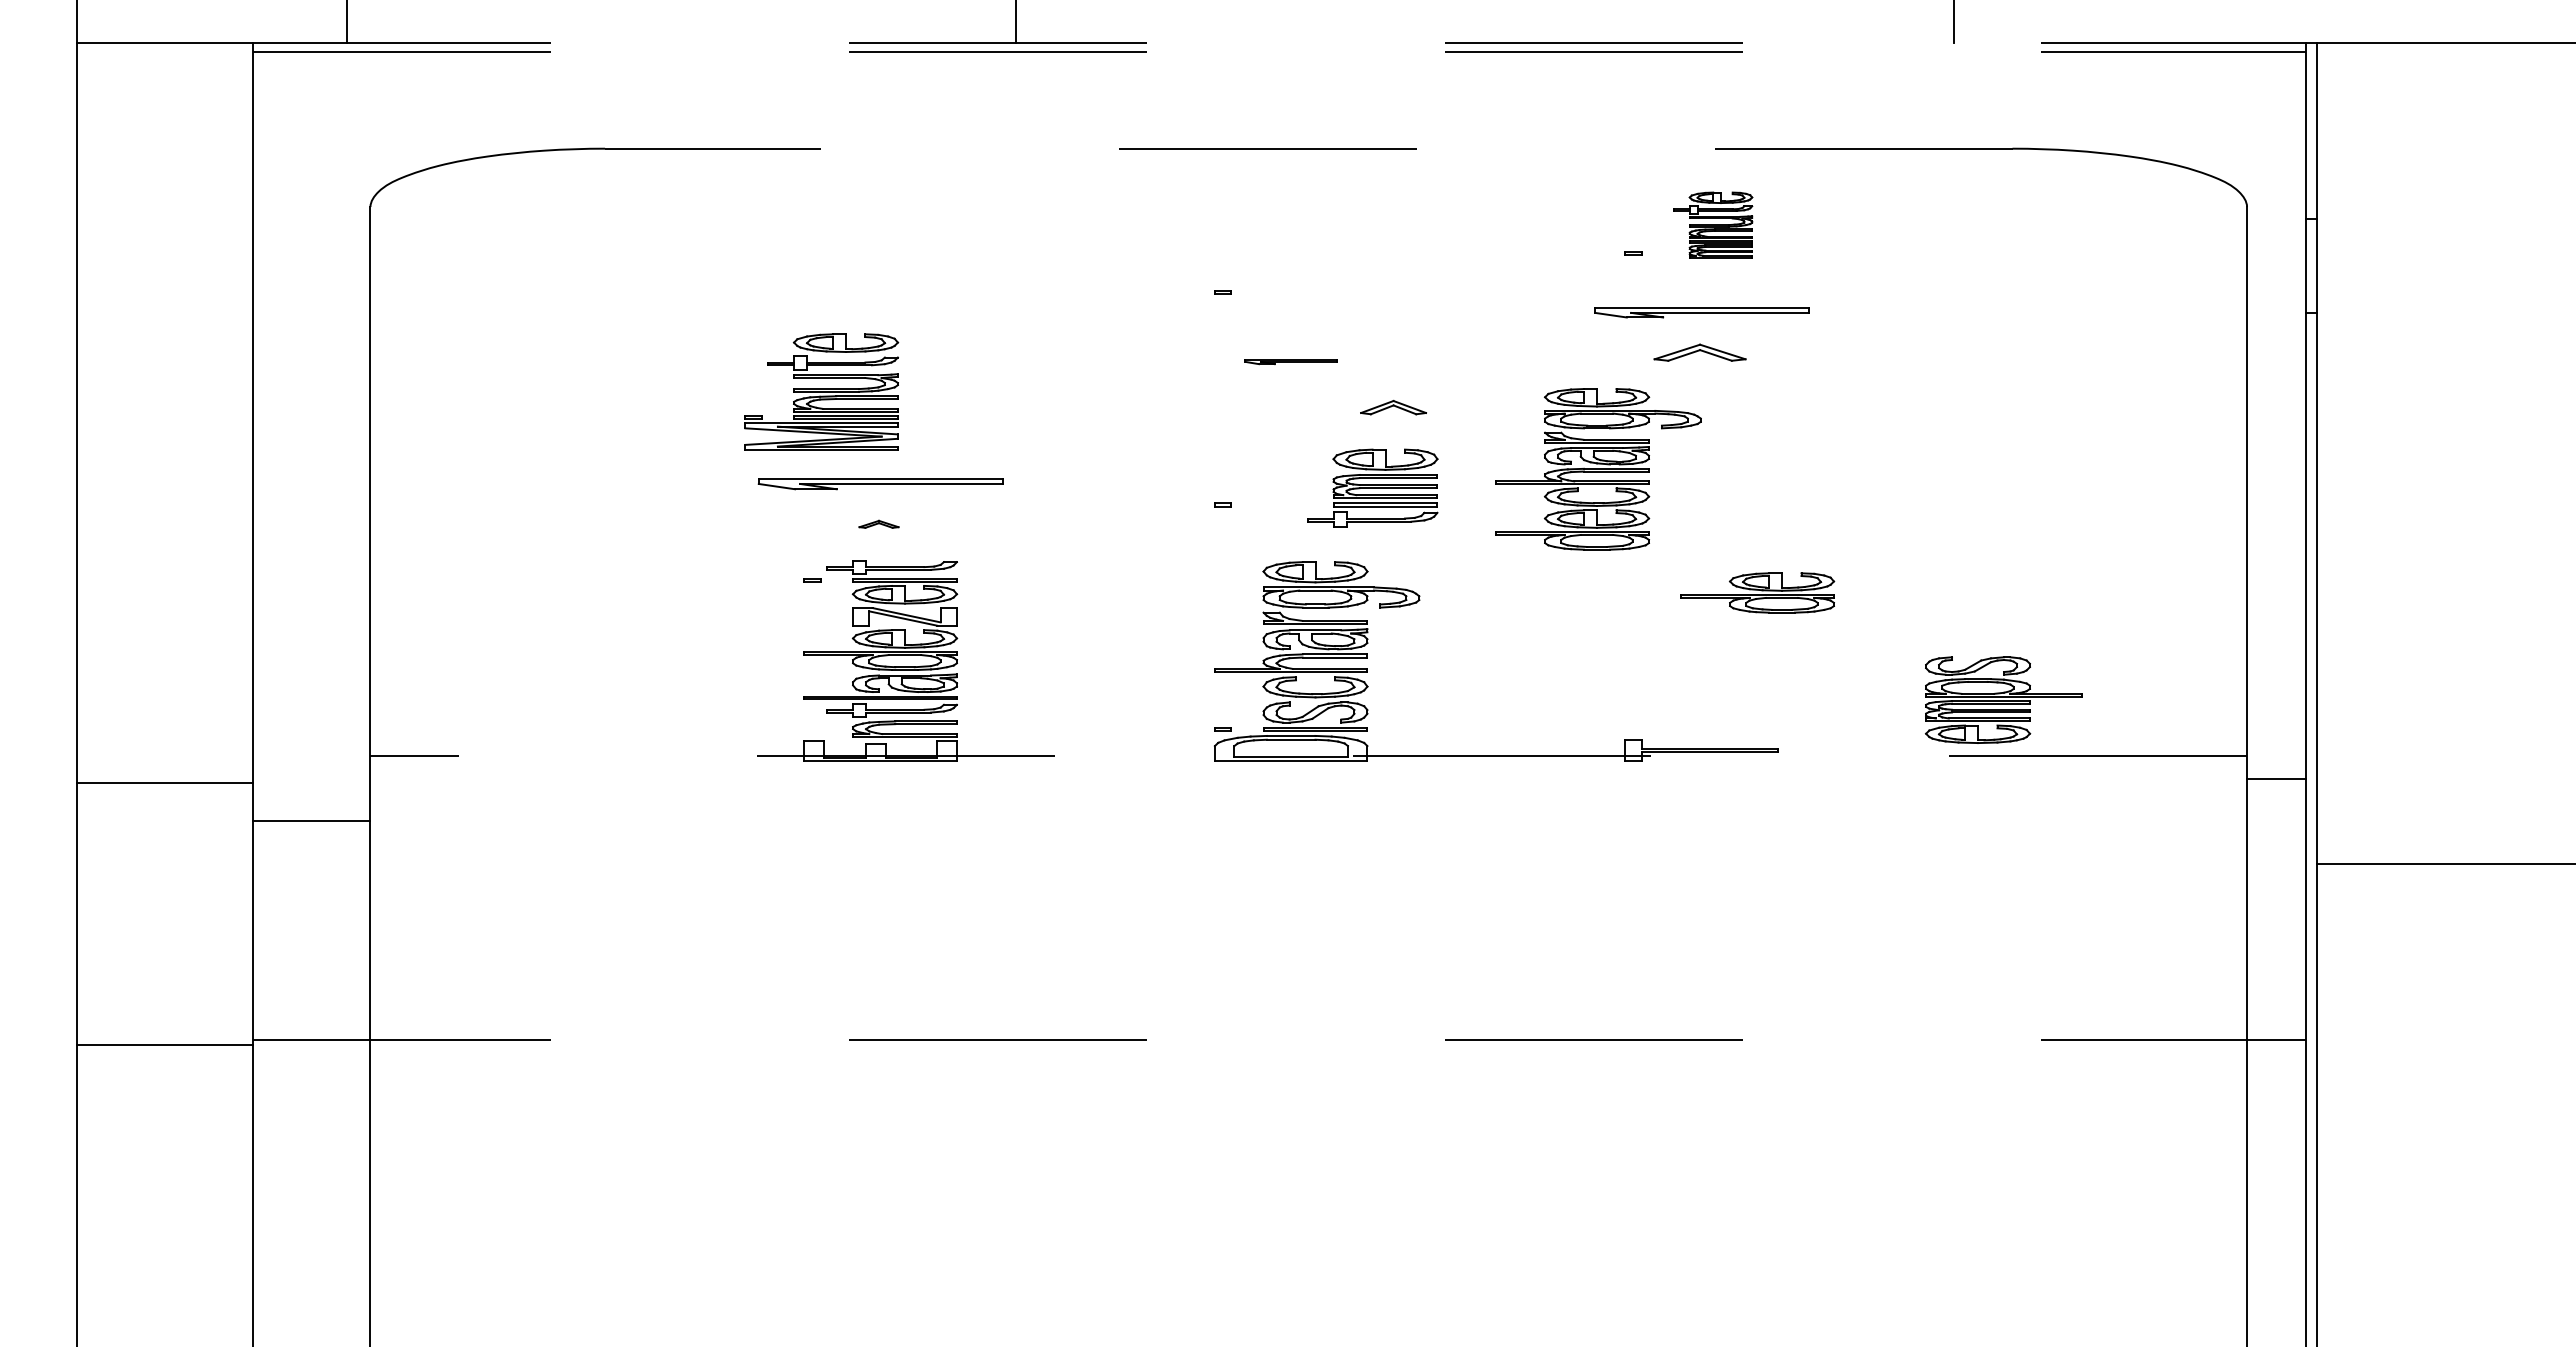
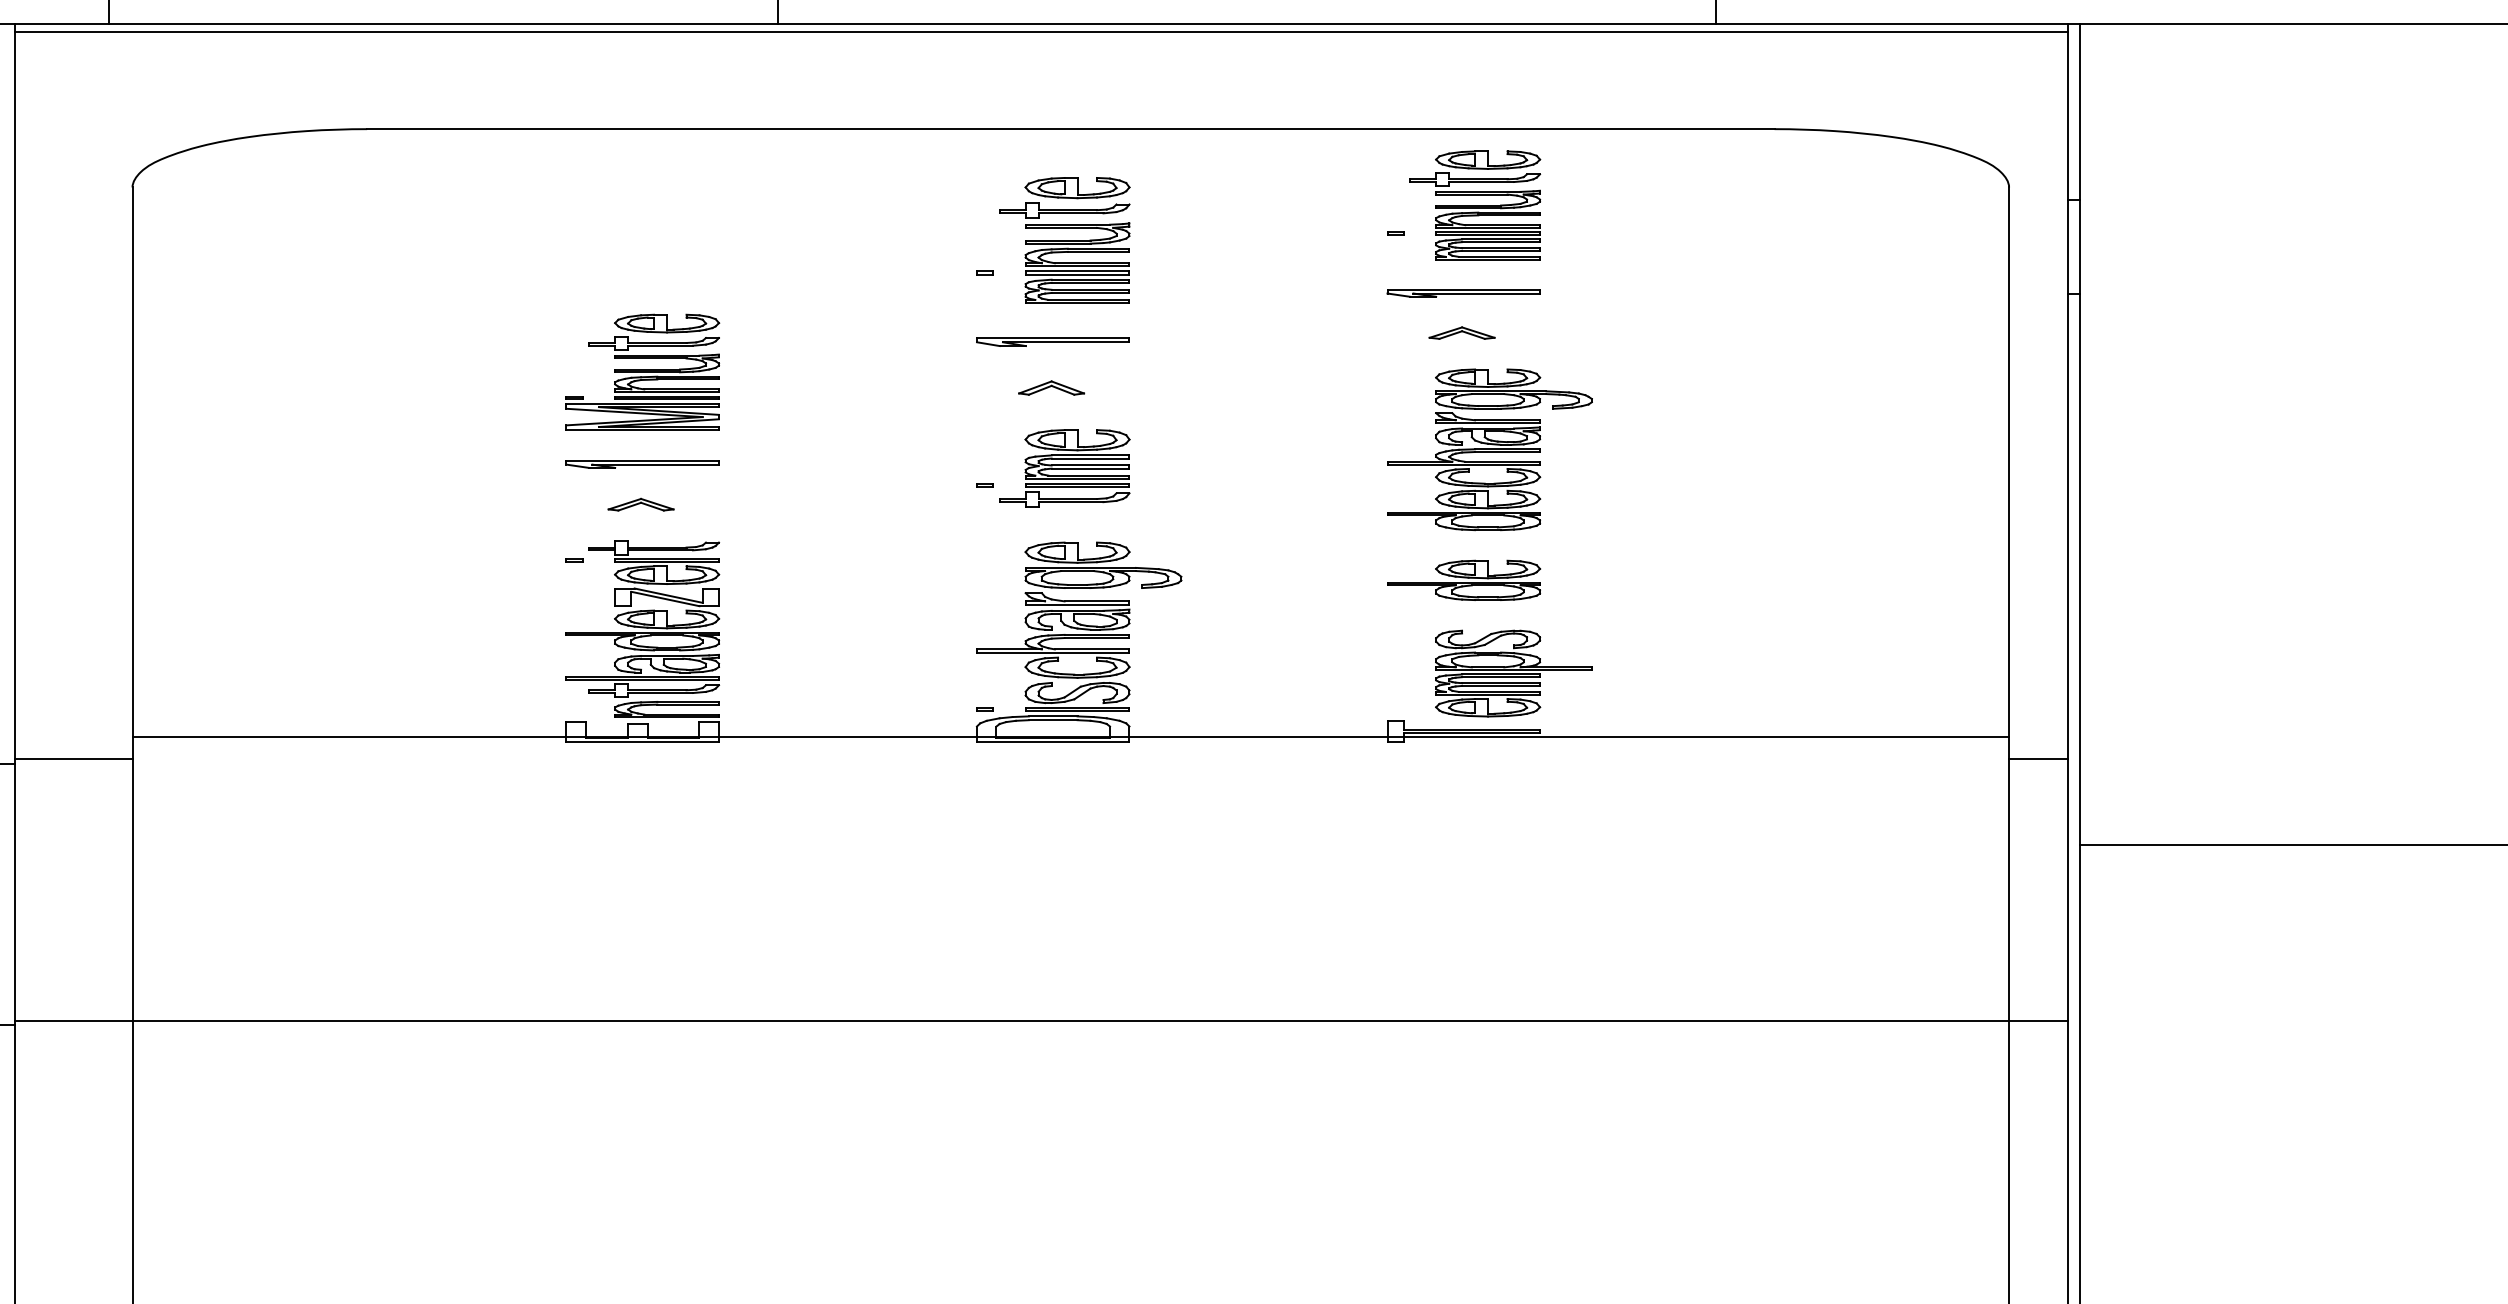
line: (1285, 43) -> (1047, 23), dashed -> solid
line: (1279, 51) -> (1041, 31), dashed -> solid
line: (1308, 148) -> (1070, 128), dashed -> solid
part: (1713, 224) -> (1475, 204), size x1.67
part: (1302, 259) -> (1064, 239), added
part: (1701, 313) -> (1463, 293), size x0.71
part: (1699, 352) -> (1461, 332), size x0.71
part: (1290, 361) -> (1052, 341), size x1.67
part: (821, 391) -> (642, 371), moved
part: (1393, 407) -> (1051, 387), moved
part: (1598, 469) -> (1489, 449), moved
part: (880, 484) -> (642, 464), size x0.62
part: (1372, 487) -> (1064, 467), moved
part: (878, 524) -> (640, 504), size x1.67
part: (1757, 592) -> (1463, 579), moved
part: (2003, 699) -> (1513, 672), moved
line: (1308, 756) -> (1070, 736), dashed -> solid
line: (311, 821) -> (73, 759), moved
line: (1279, 1040) -> (1041, 1020), dashed -> solid

